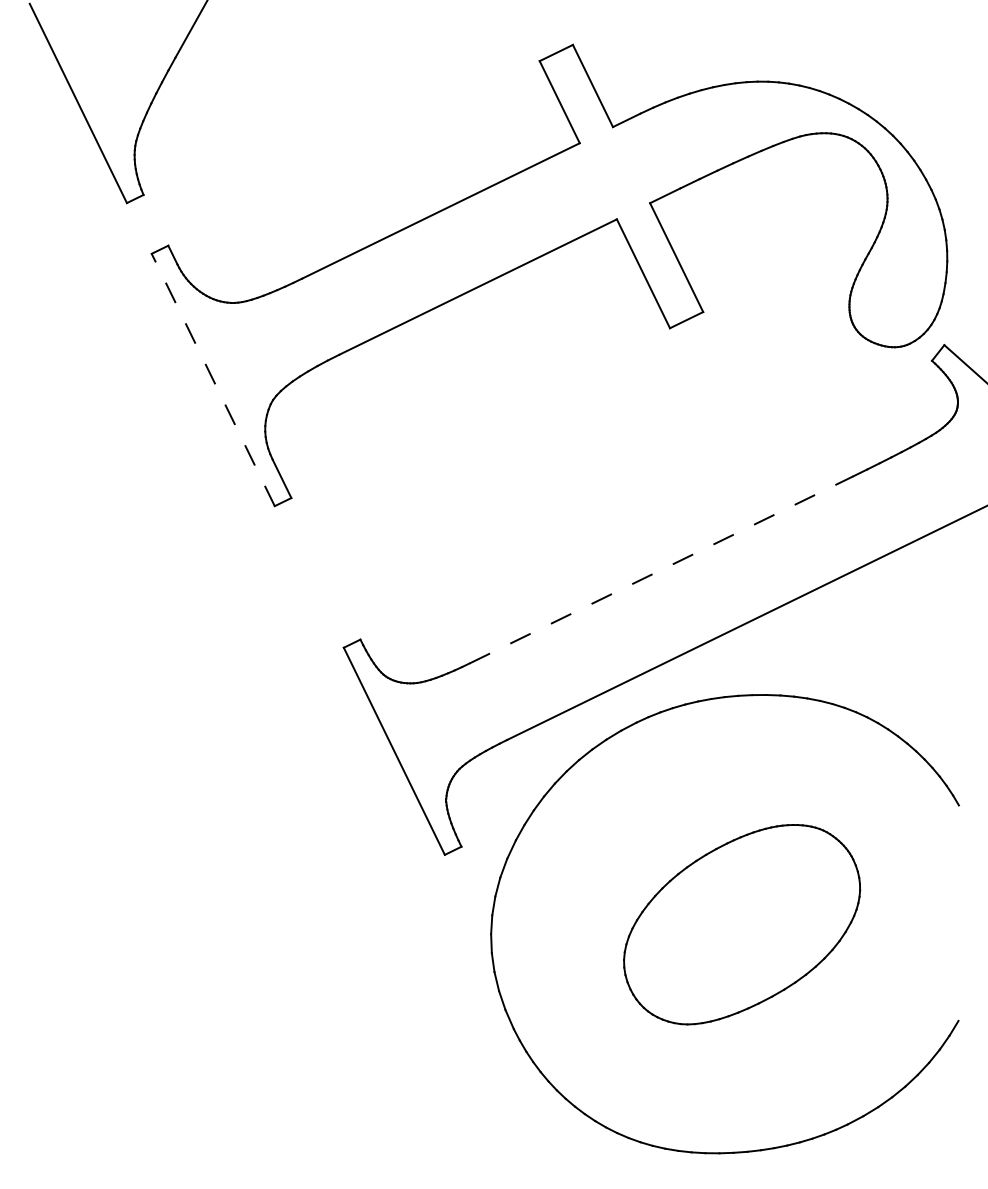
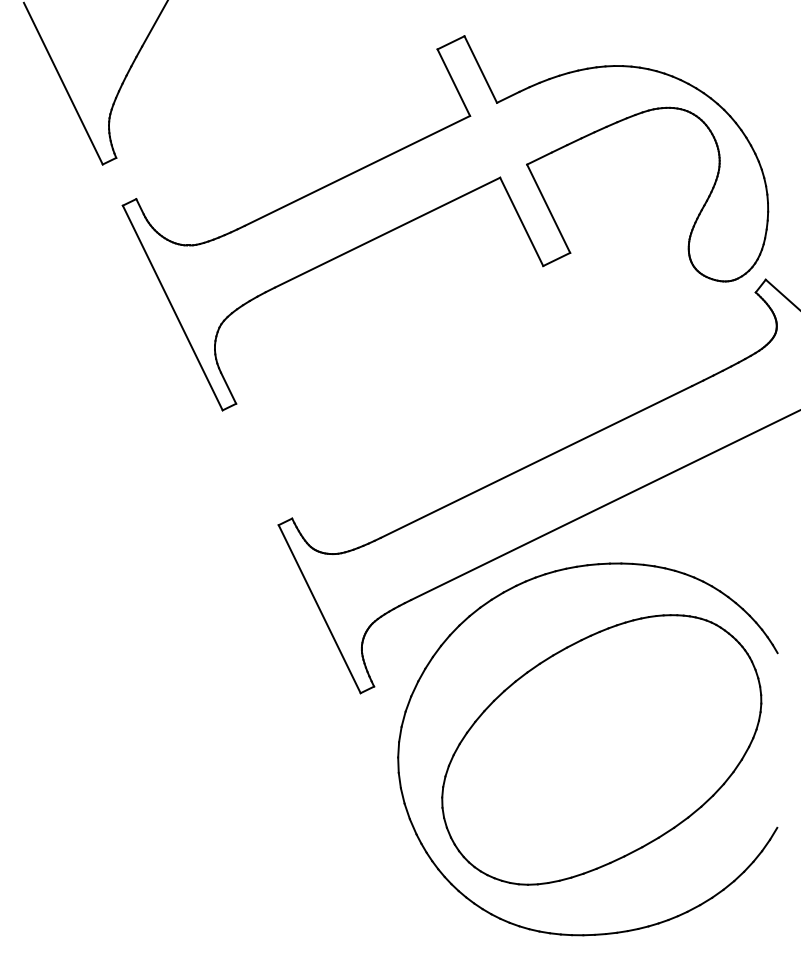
line: (213, 379) -> (172, 307), dashed -> solid
line: (661, 569) -> (536, 461), dashed -> solid
part: (741, 924) -> (601, 749), size x1.67

